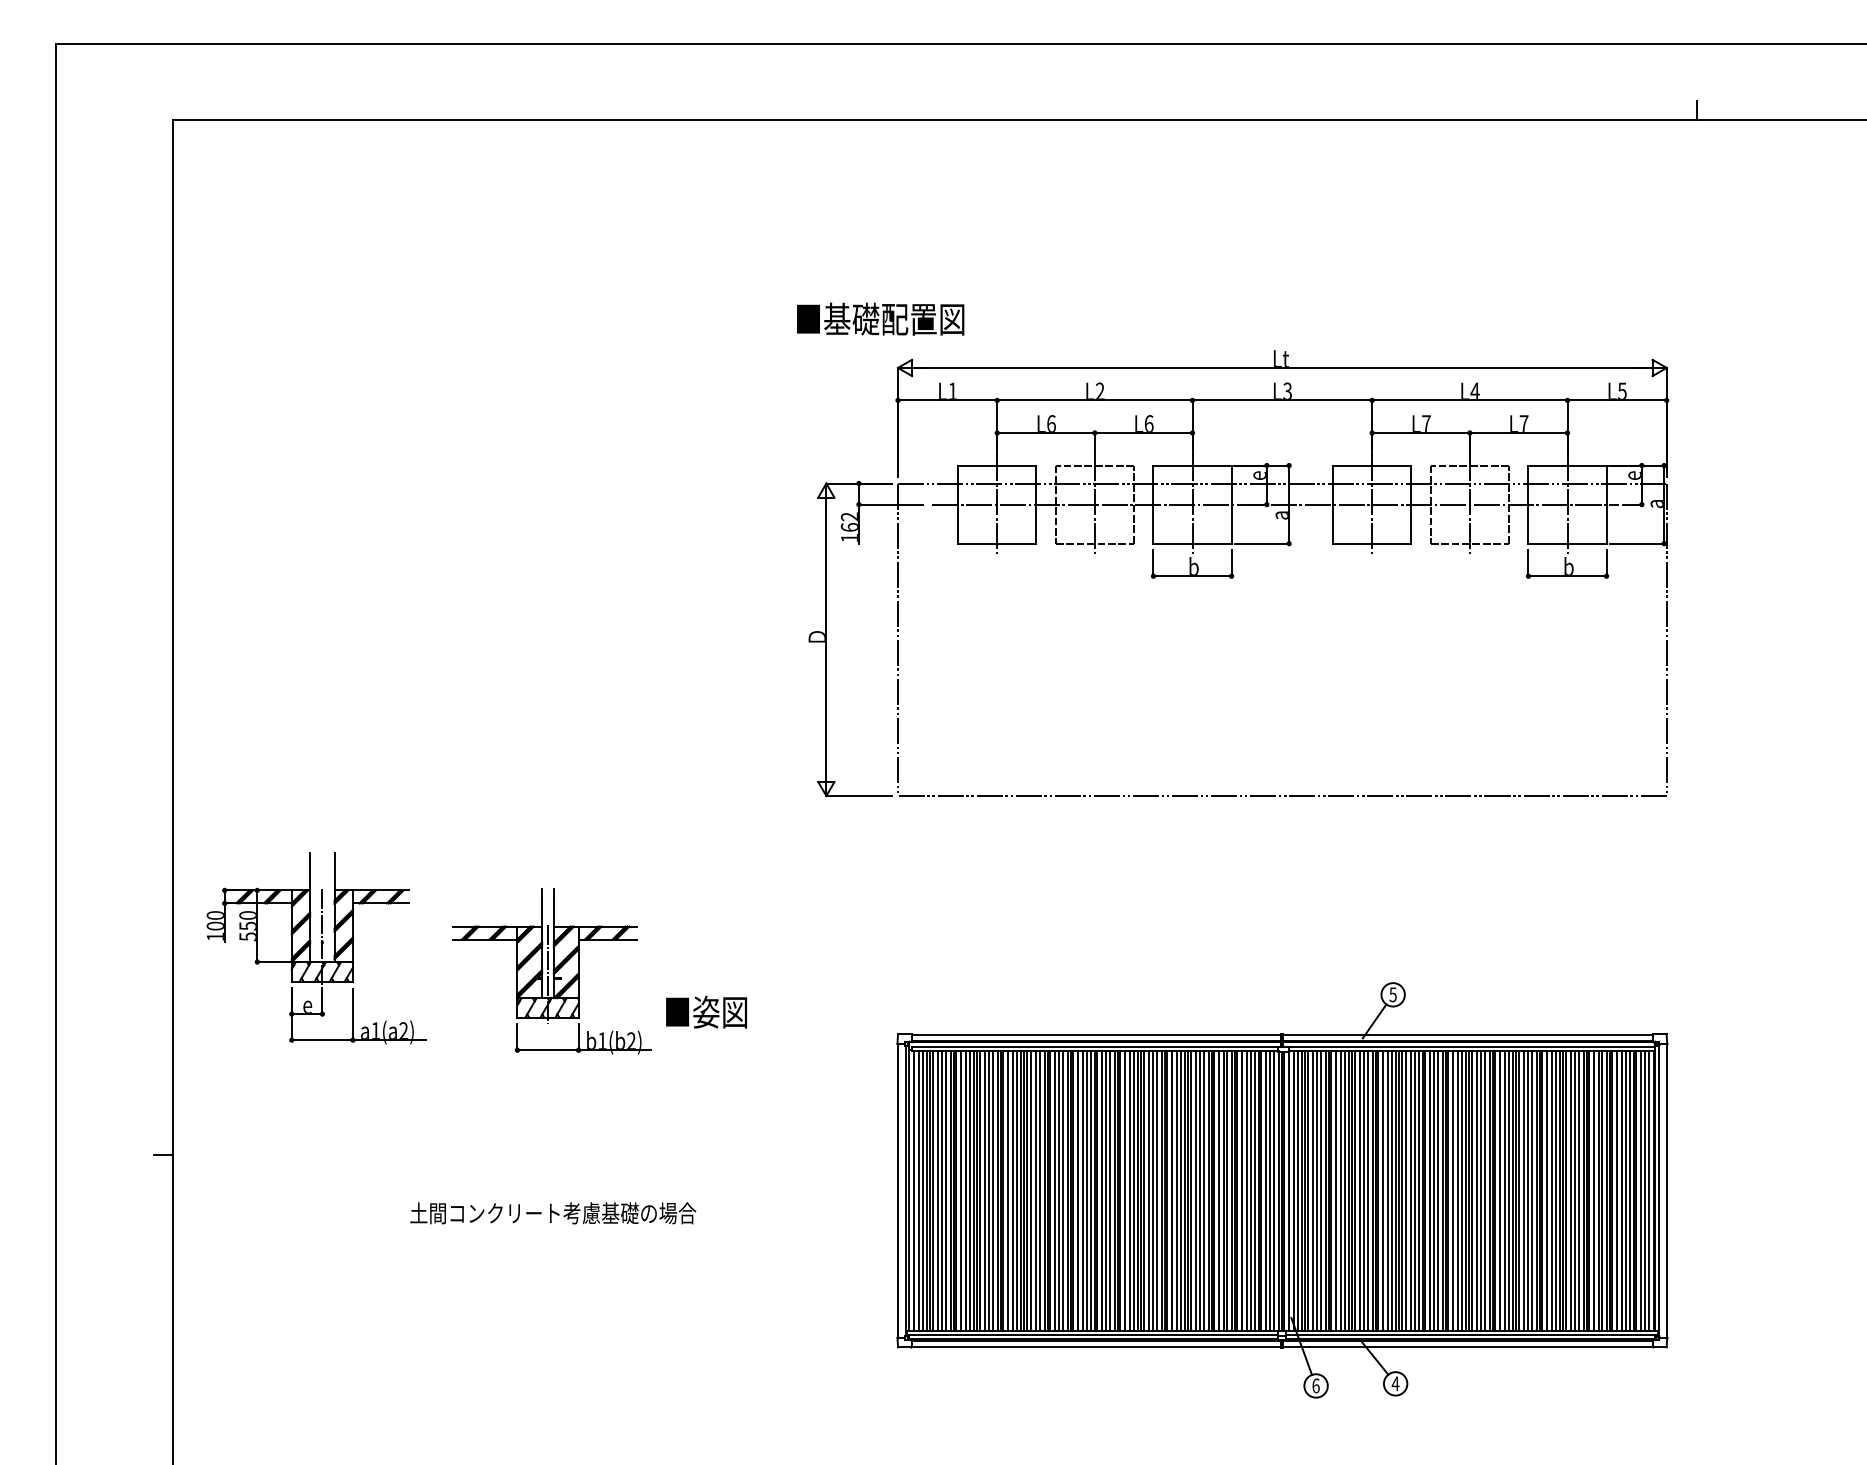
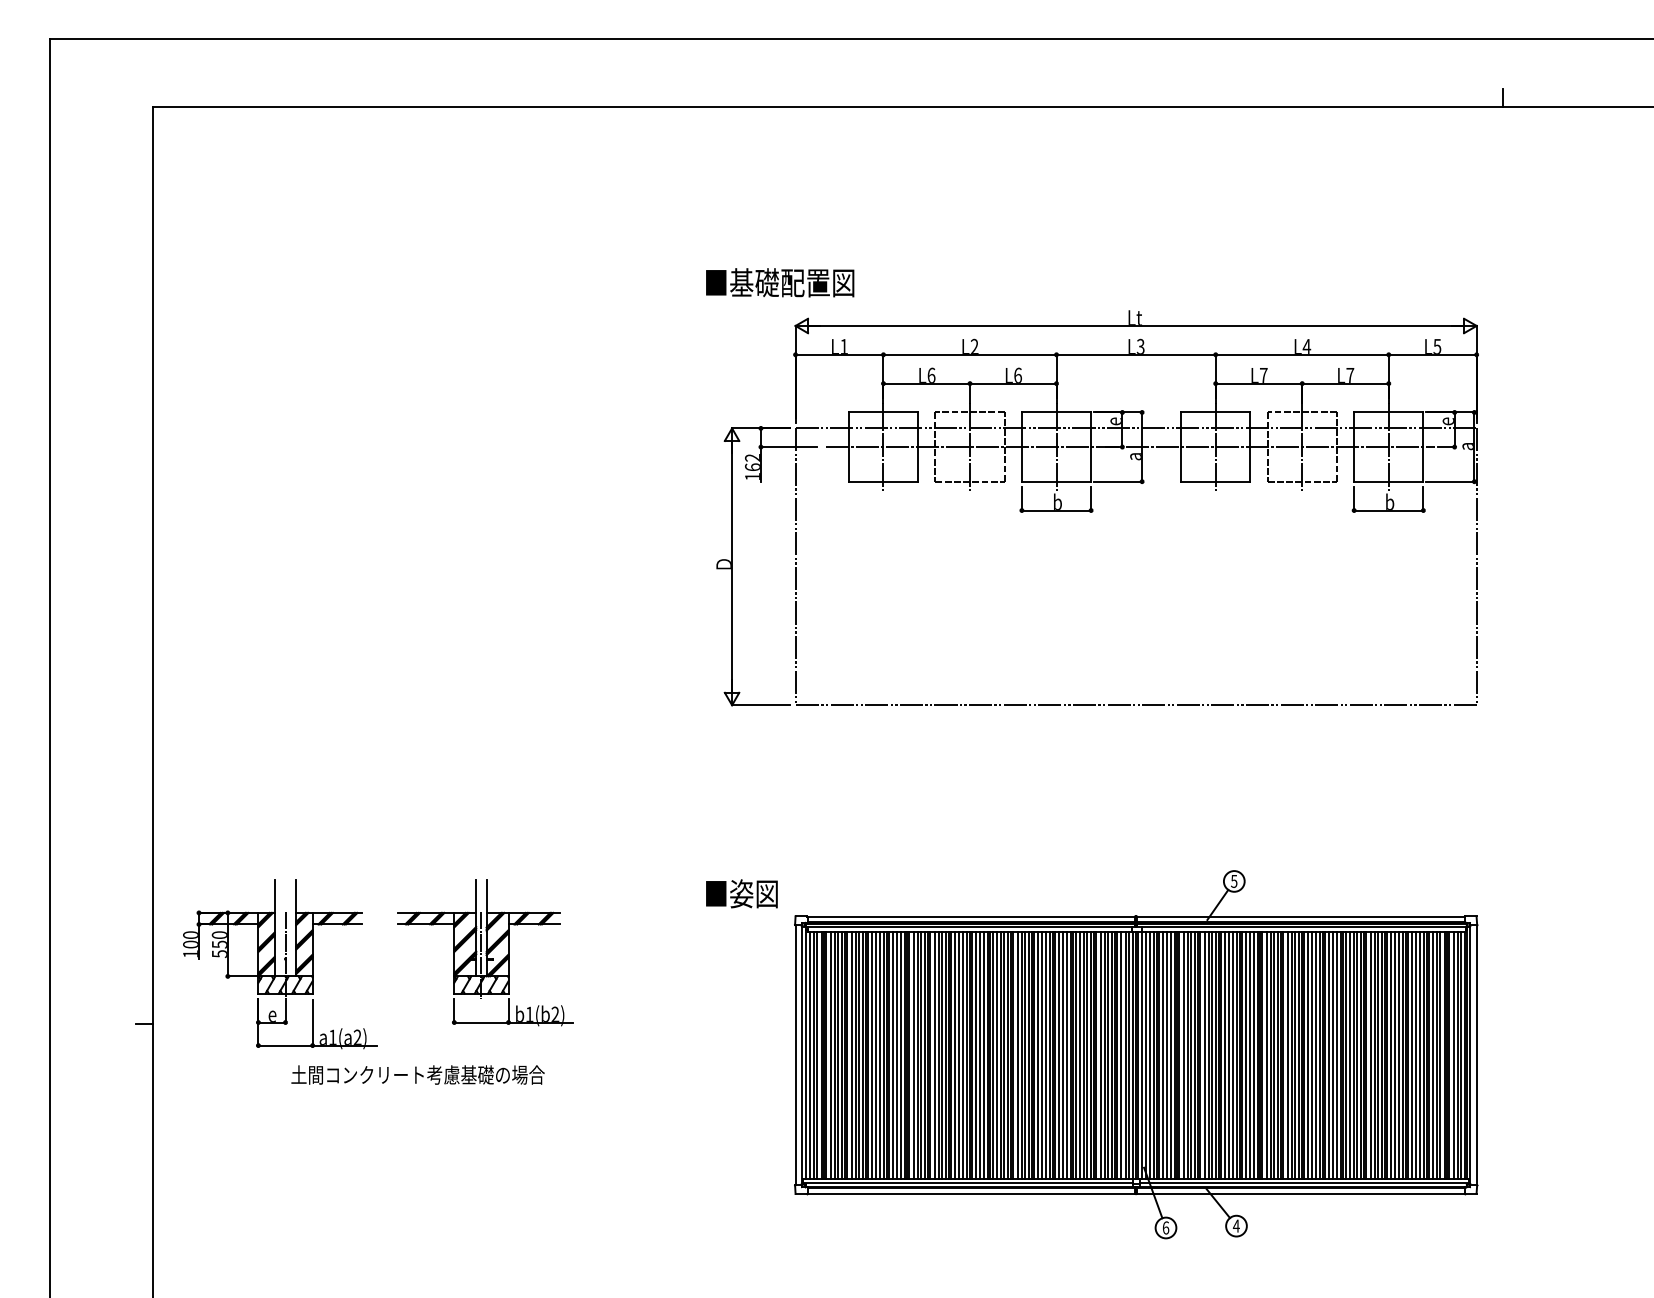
part: (316, 948) -> (280, 964), moved
part: (552, 971) -> (485, 952), moved
text: (706, 1011) -> (741, 893), moved
text: (552, 1212) -> (417, 1074), moved

